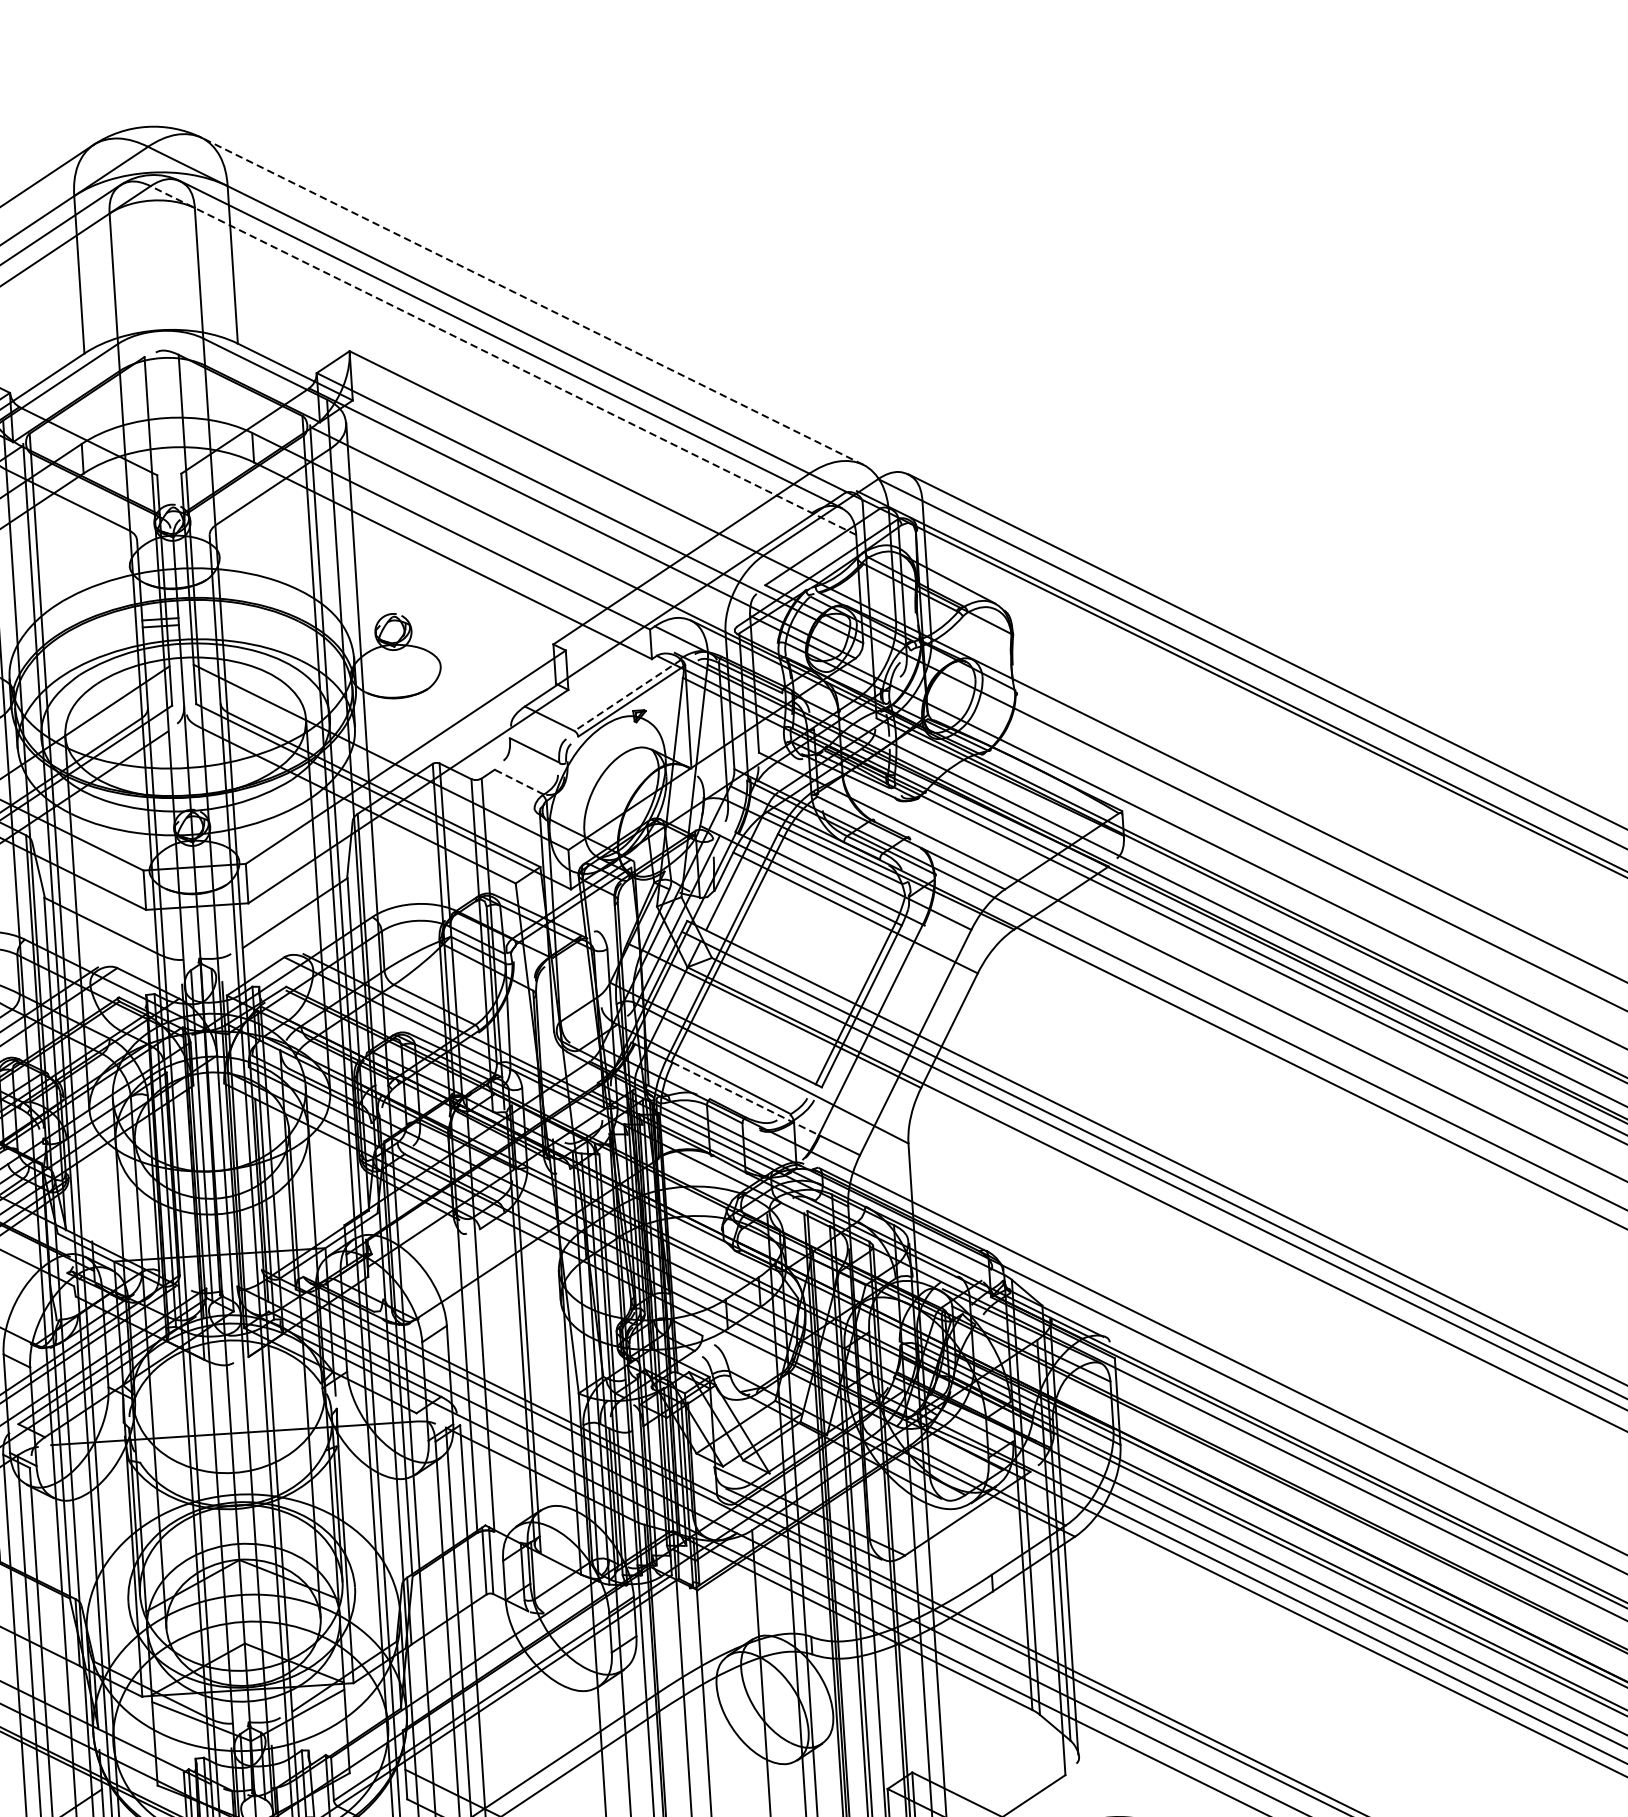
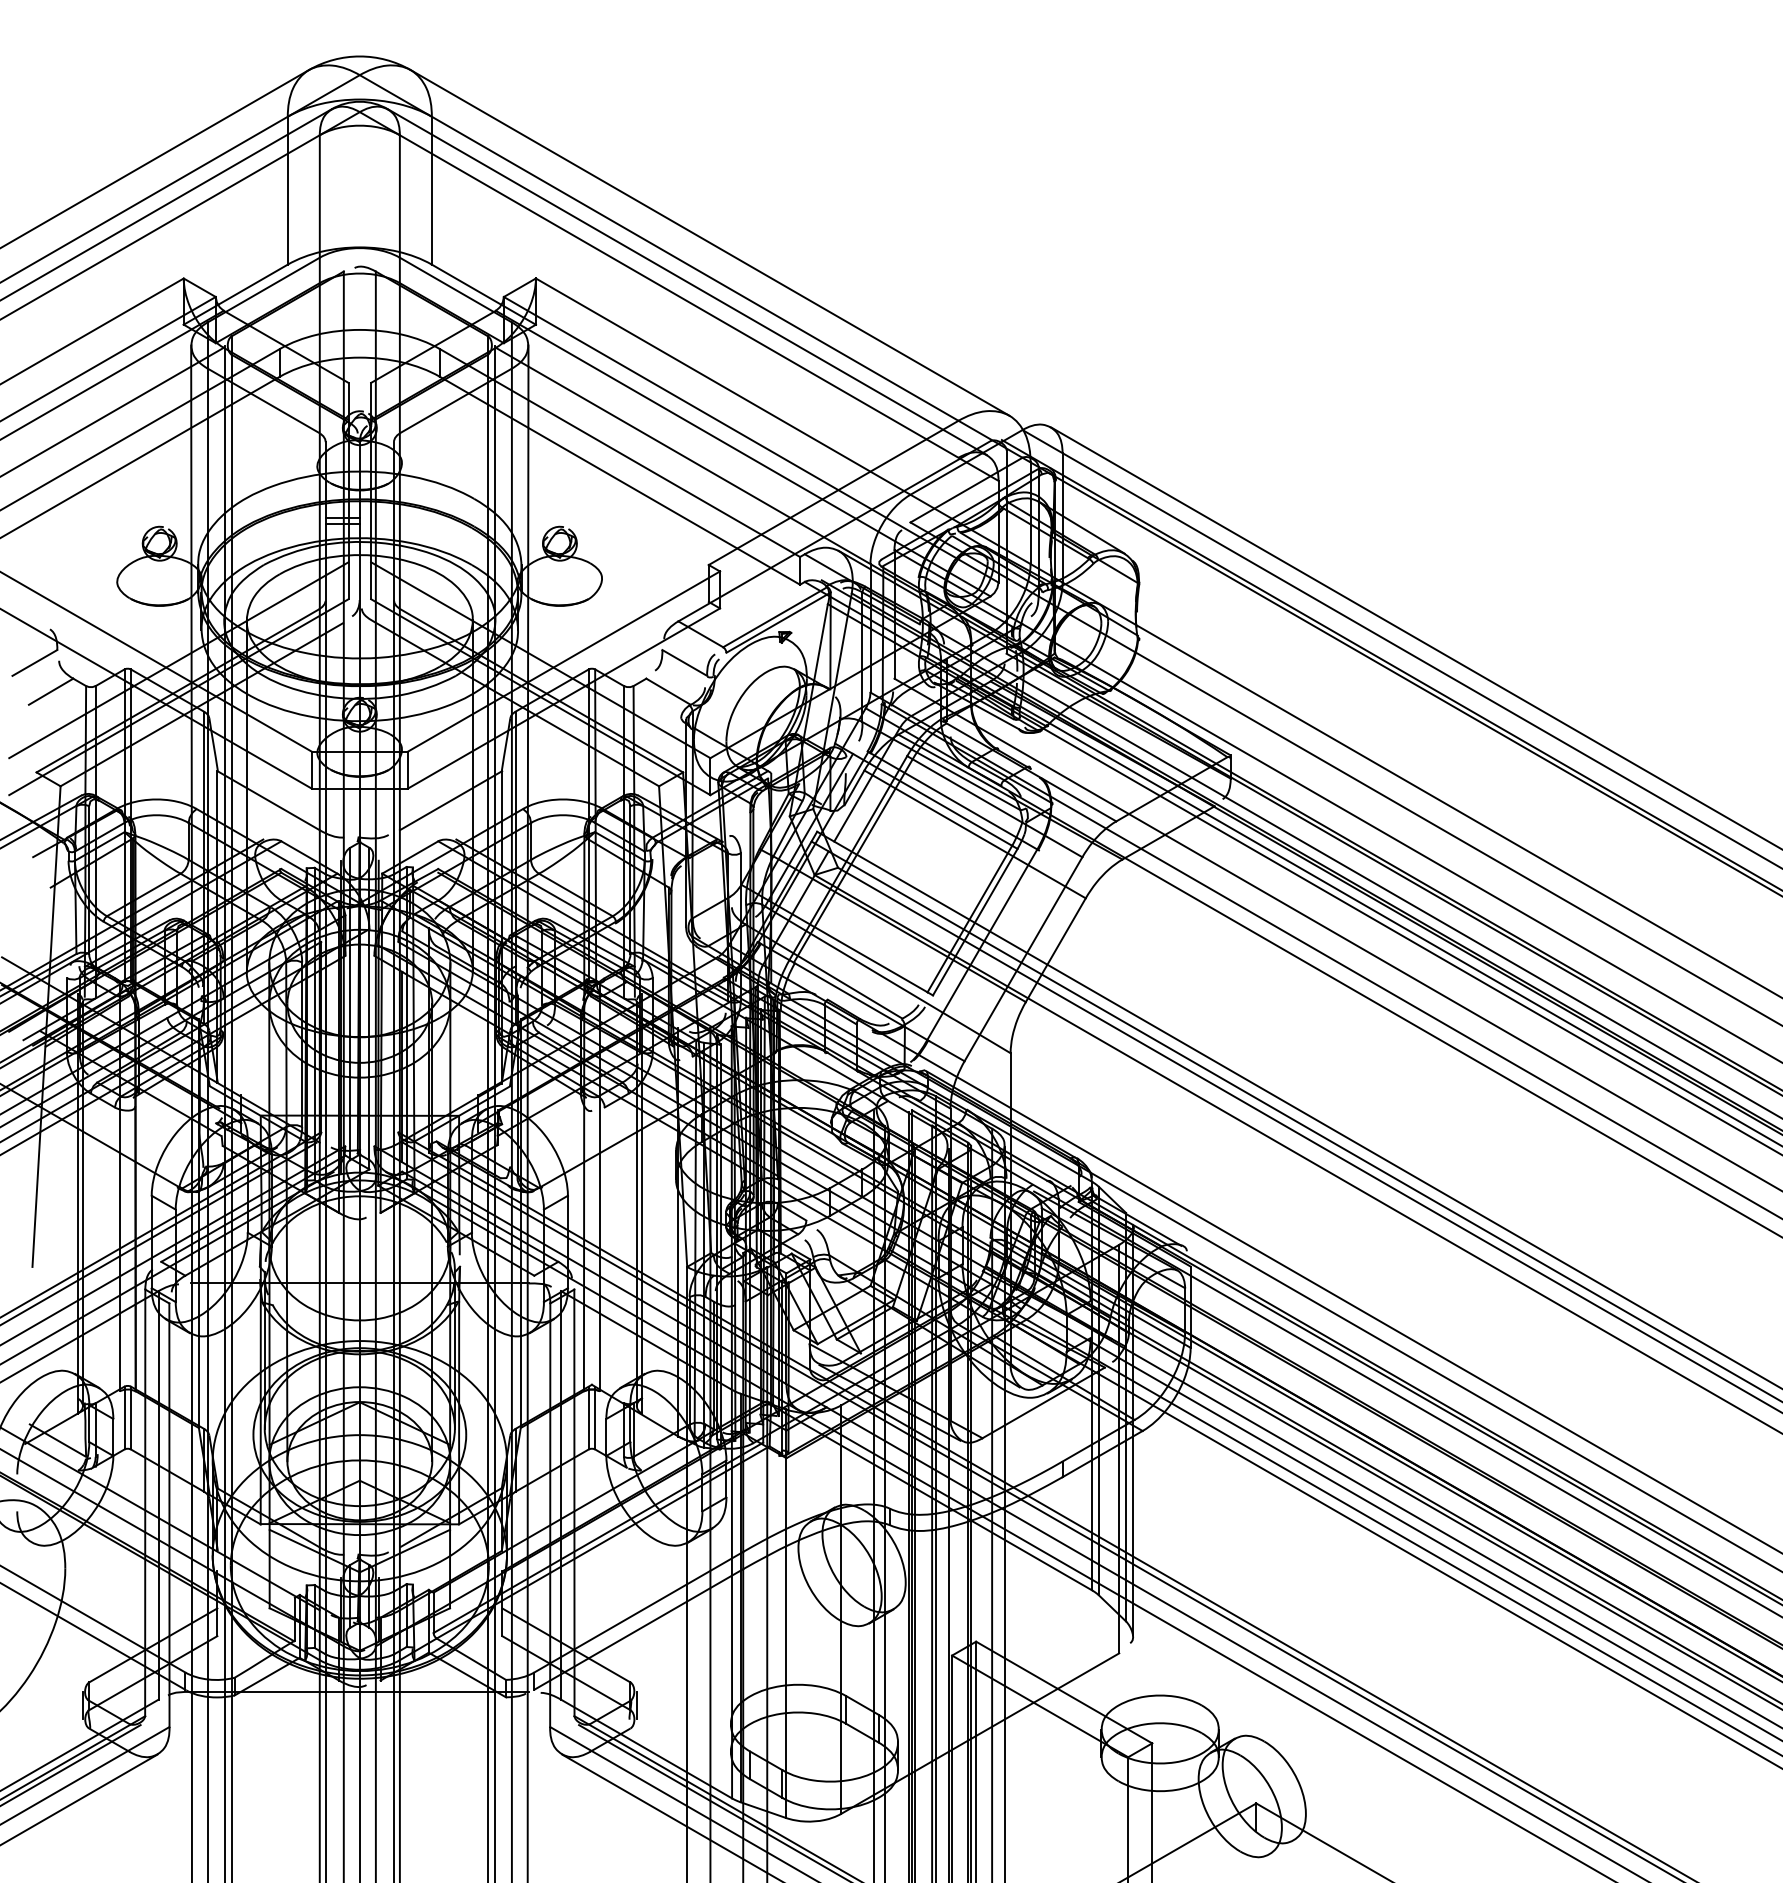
line: (533, 300) -> (710, 242), dashed -> solid
line: (503, 360) -> (679, 296), dashed -> solid
line: (627, 695) -> (774, 617), dashed -> solid
line: (519, 781) -> (668, 691), dashed -> solid
line: (746, 1098) -> (861, 1001), dashed -> solid

